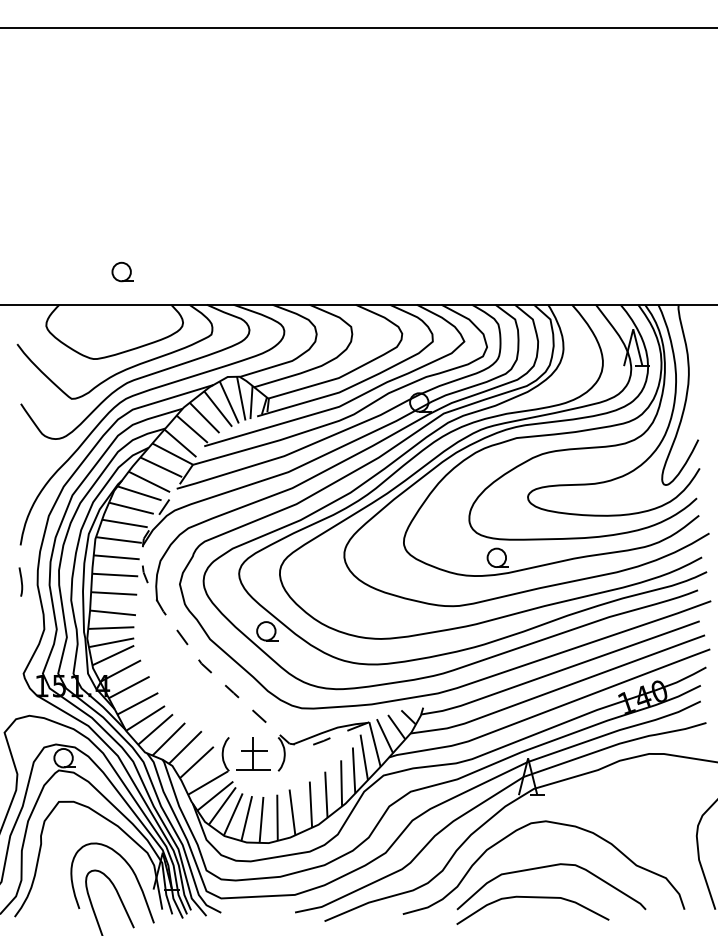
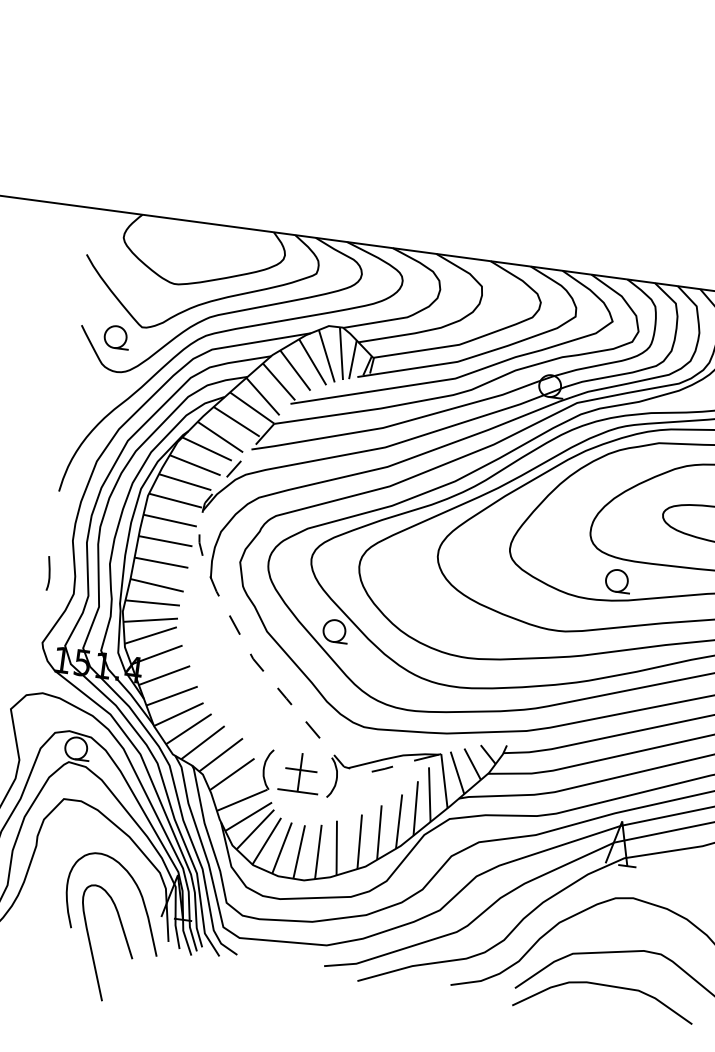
part: (122, 271) -> (116, 336), moved
curve: (20, 581) -> (48, 572), moved

